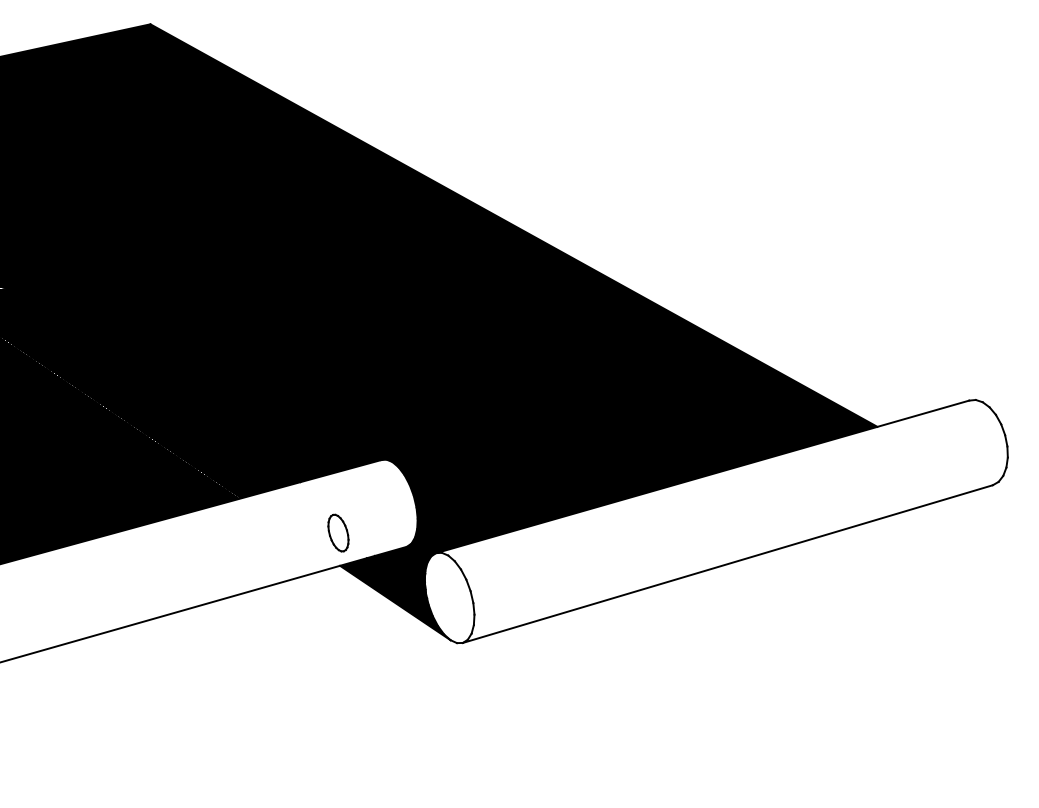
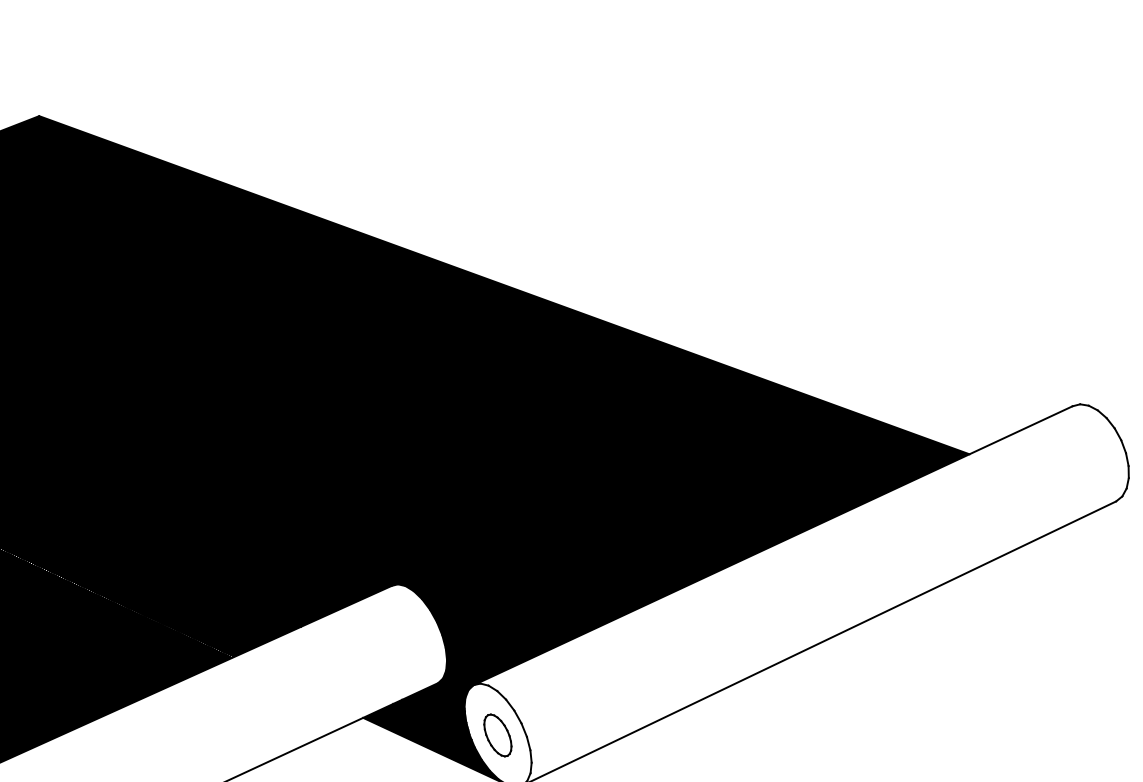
part: (338, 532) -> (497, 734), moved

